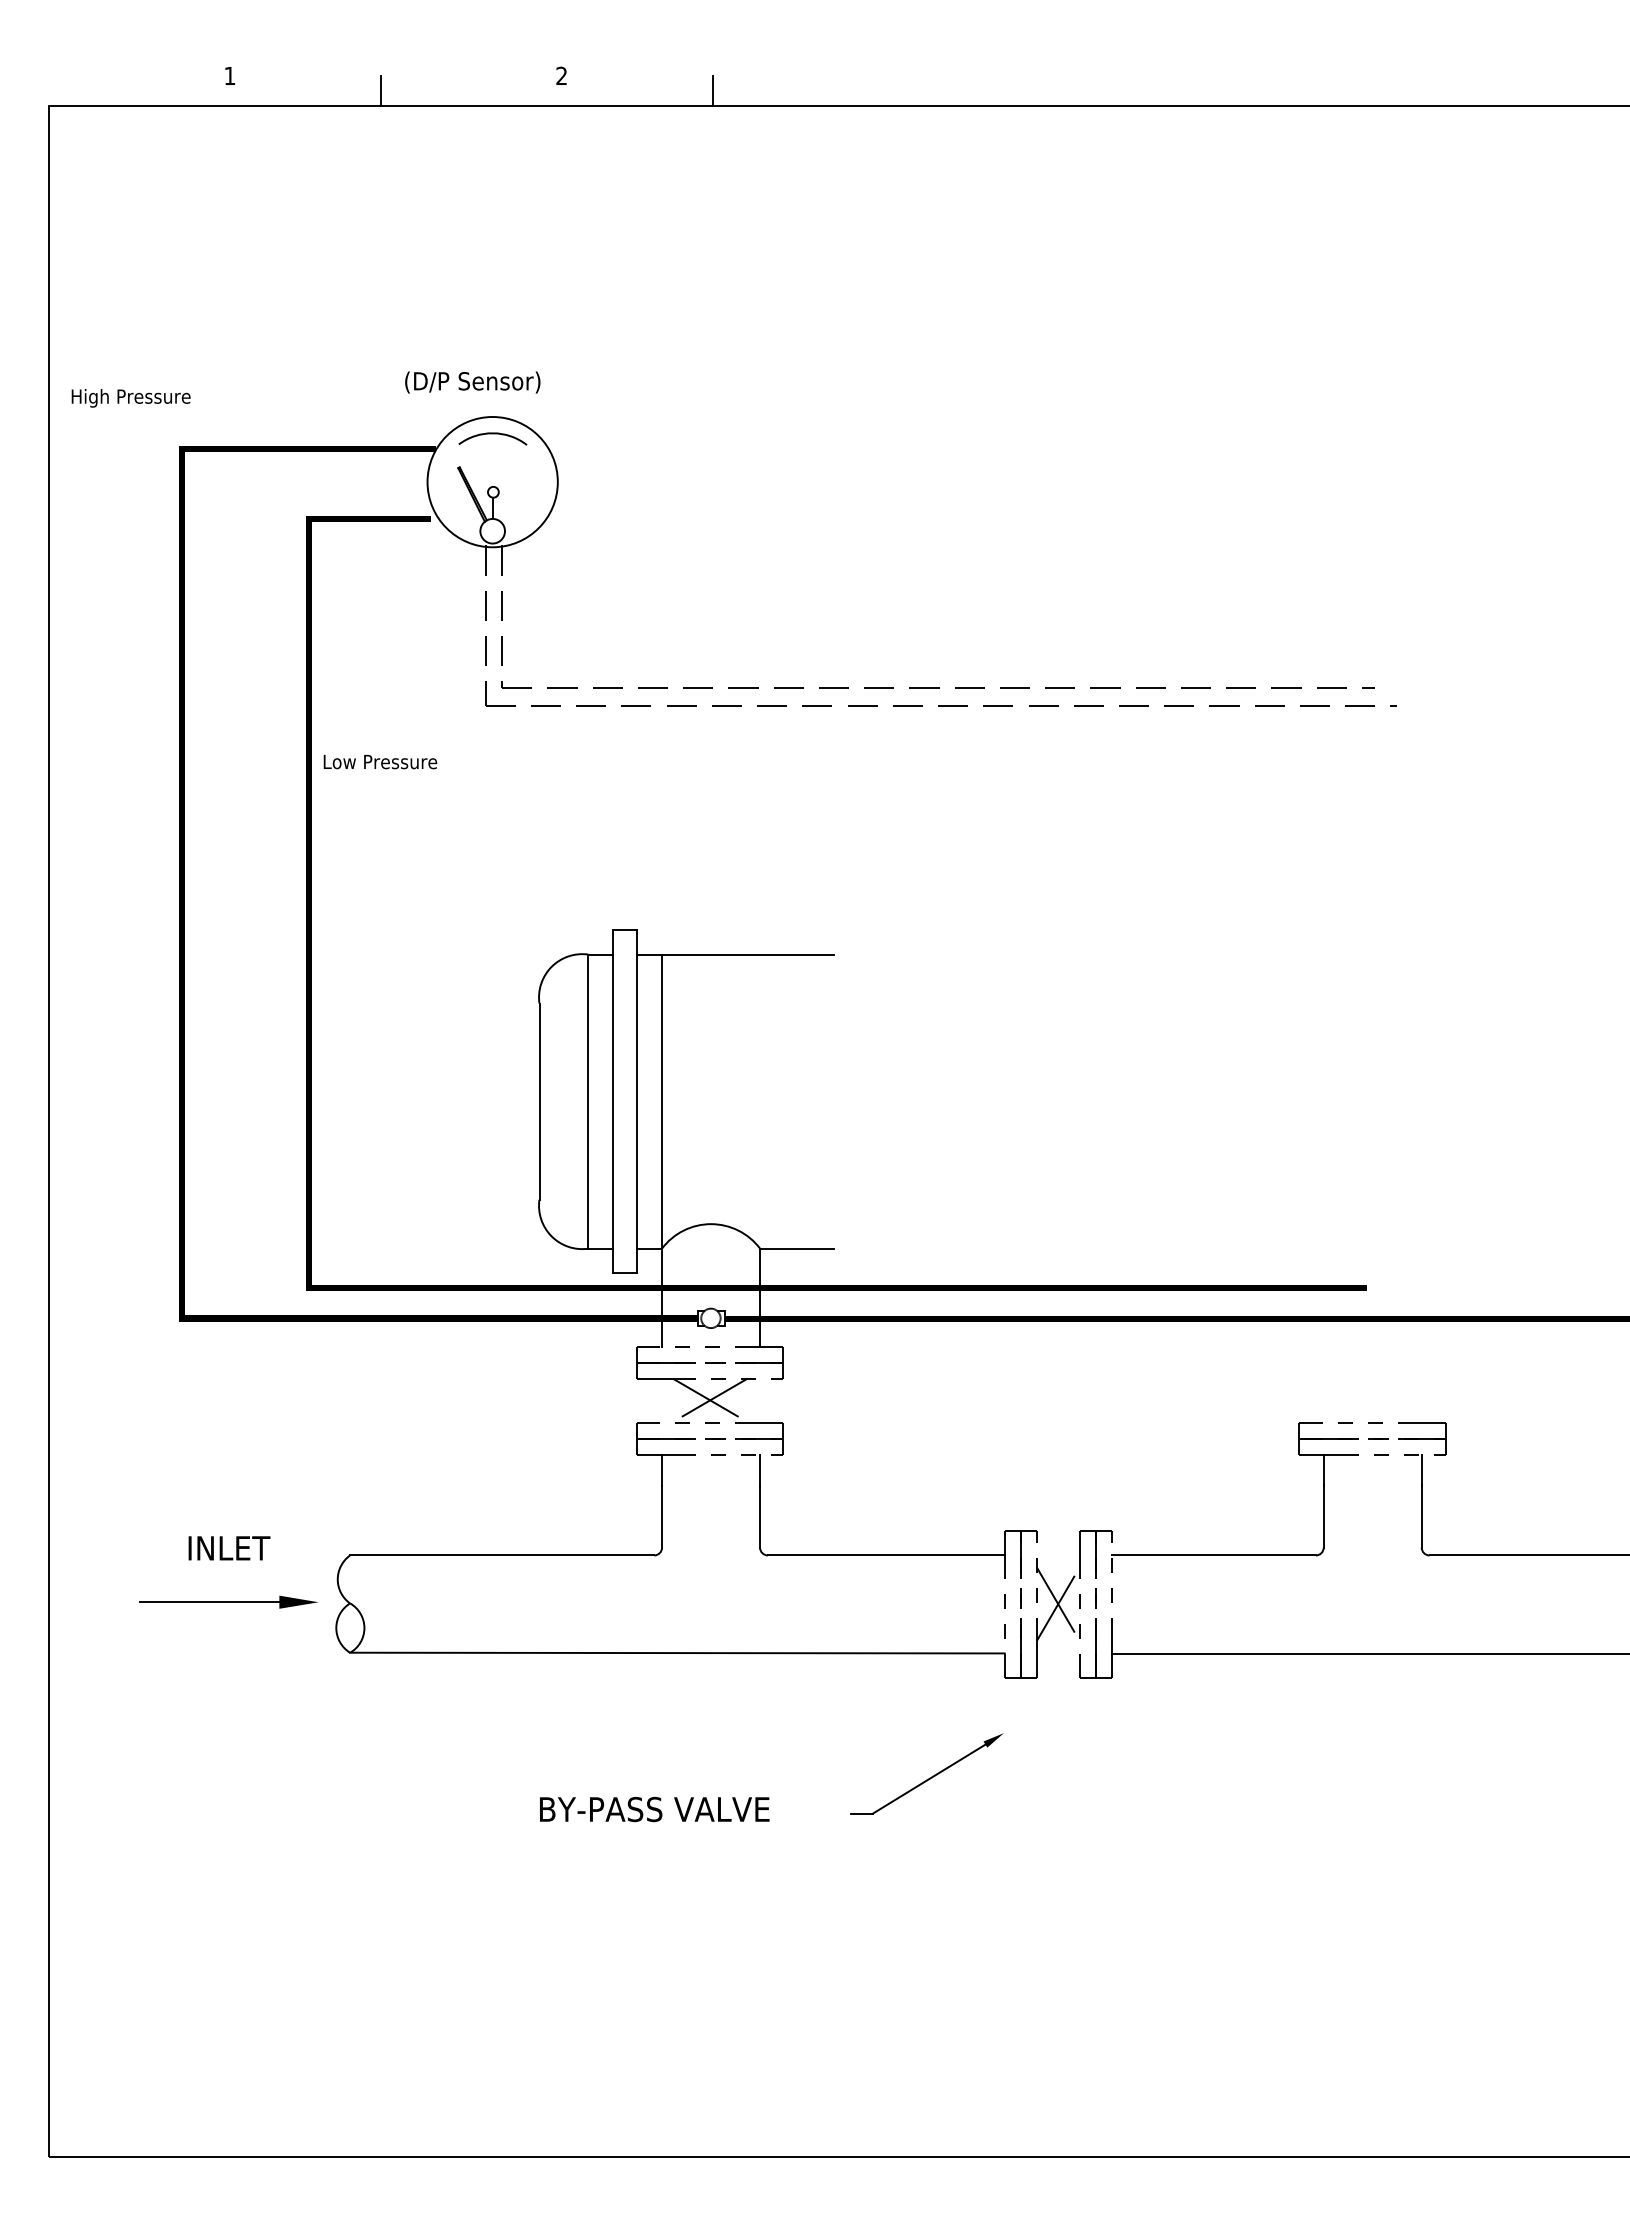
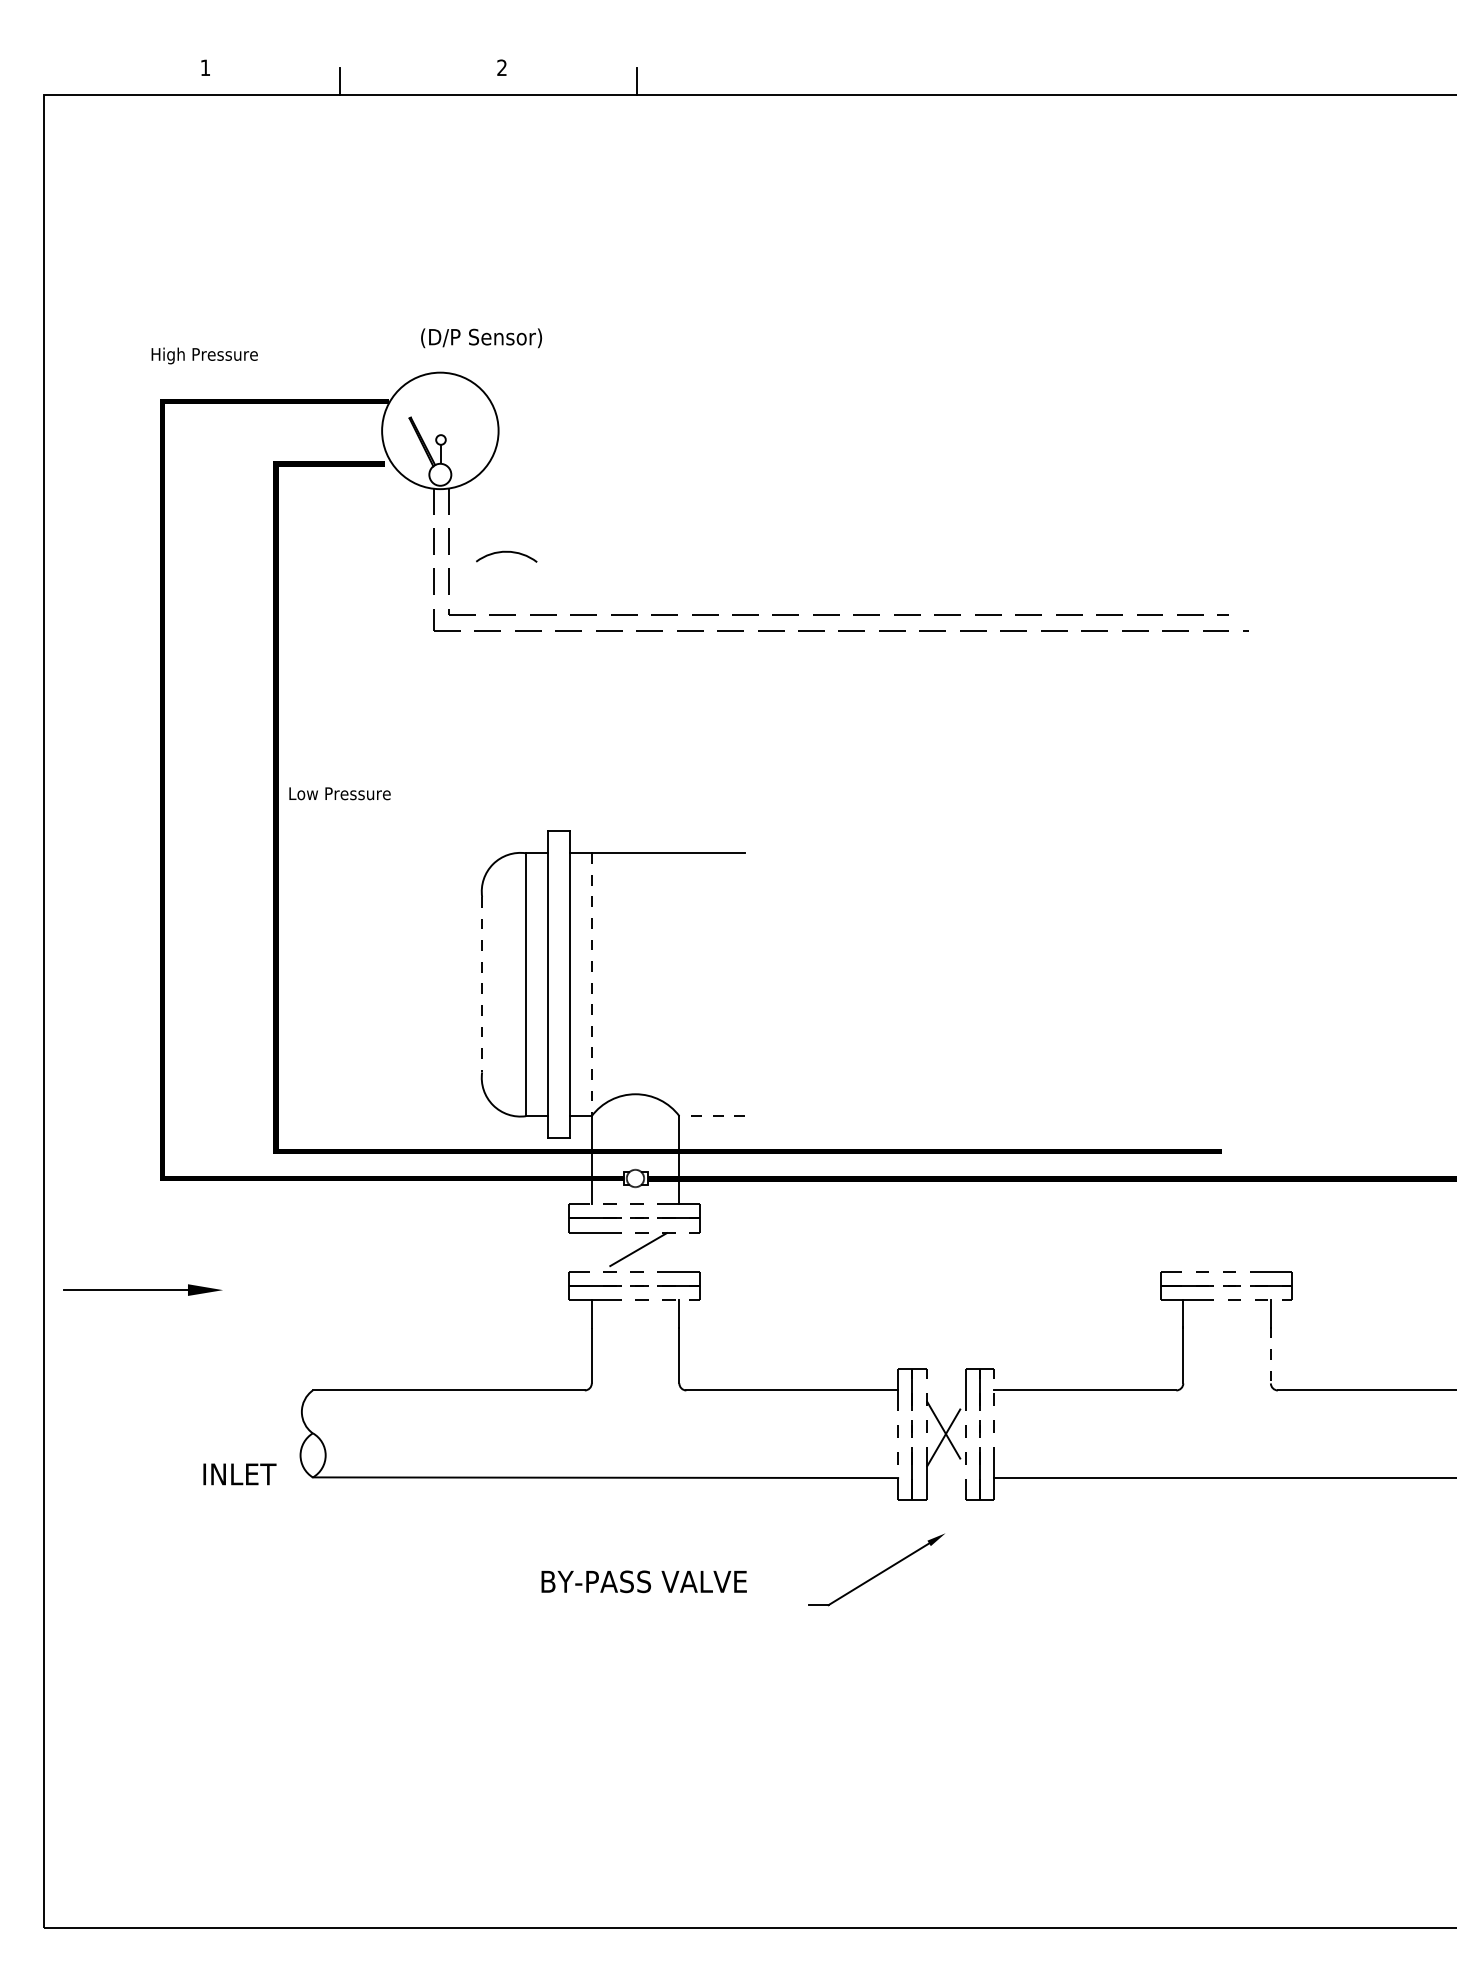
text: (472, 382) -> (481, 338), moved
text: (130, 398) -> (204, 356), moved
arc: (492, 434) -> (506, 552), moved
text: (380, 761) -> (340, 793), moved
line: (539, 1102) -> (482, 985), solid -> dashed
line: (662, 1102) -> (592, 985), solid -> dashed
line: (796, 1248) -> (711, 1116), solid -> dashed
line: (710, 1399) -> (635, 1251), removed
line: (1421, 1516) -> (1270, 1355), solid -> dashed
text: (229, 1548) -> (239, 1474), moved
part: (228, 1601) -> (142, 1289), moved
part: (926, 1773) -> (876, 1569), moved
text: (654, 1809) -> (644, 1581), moved

